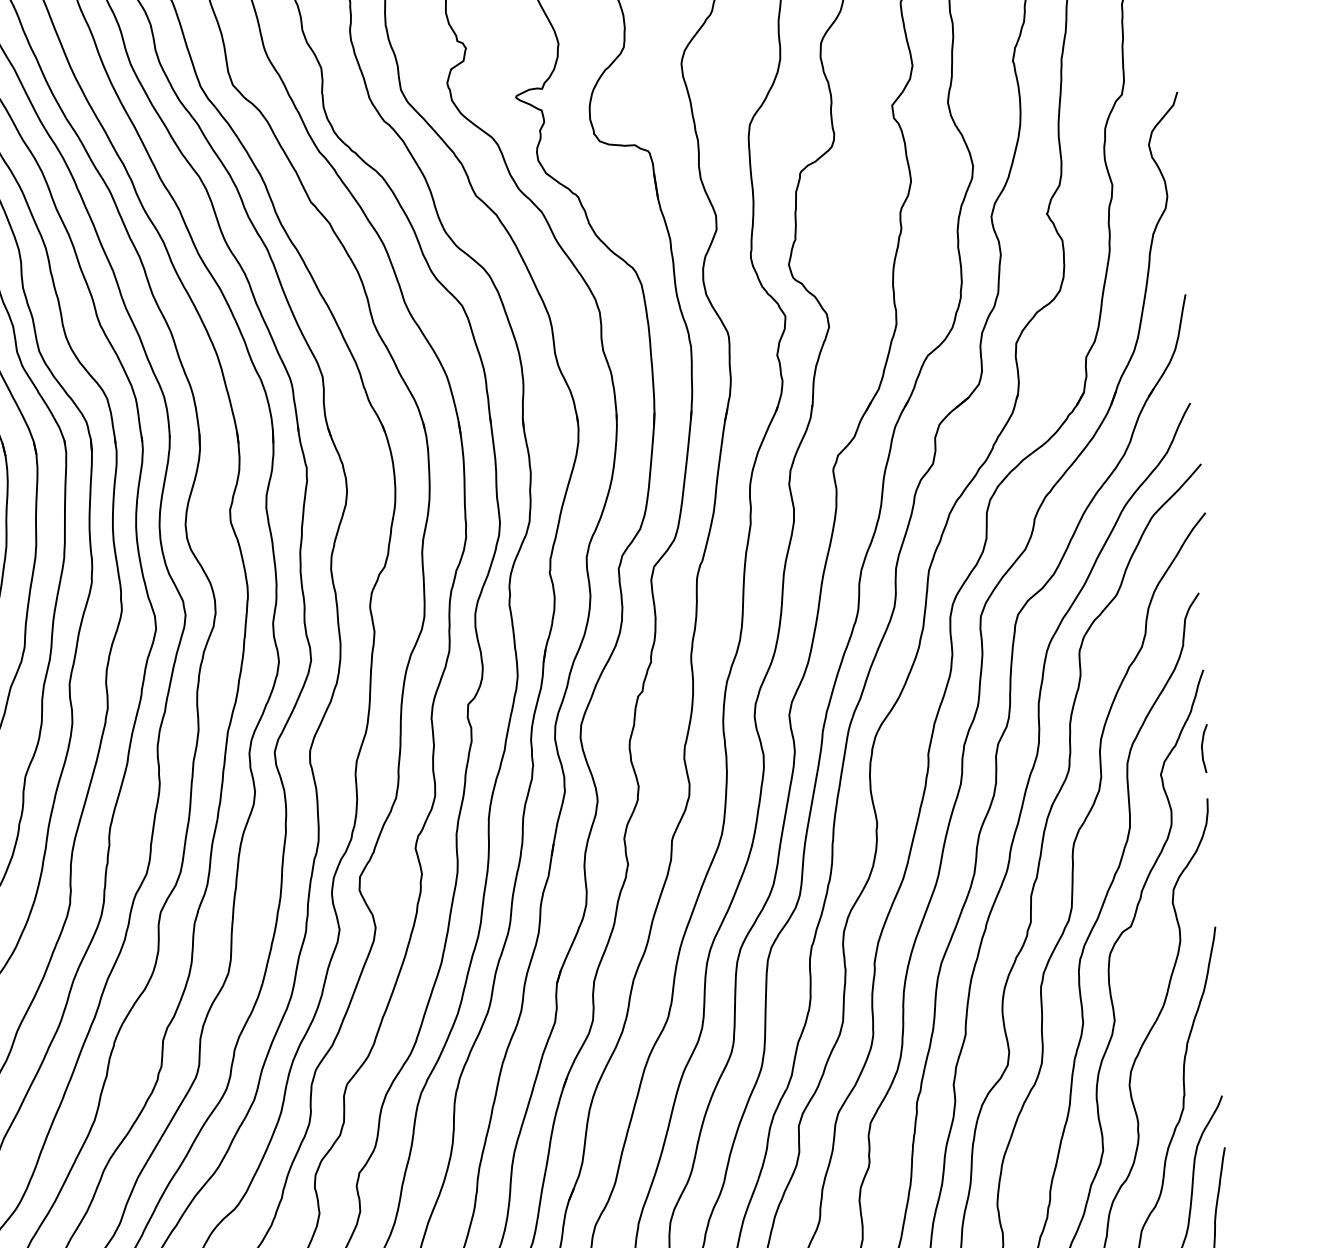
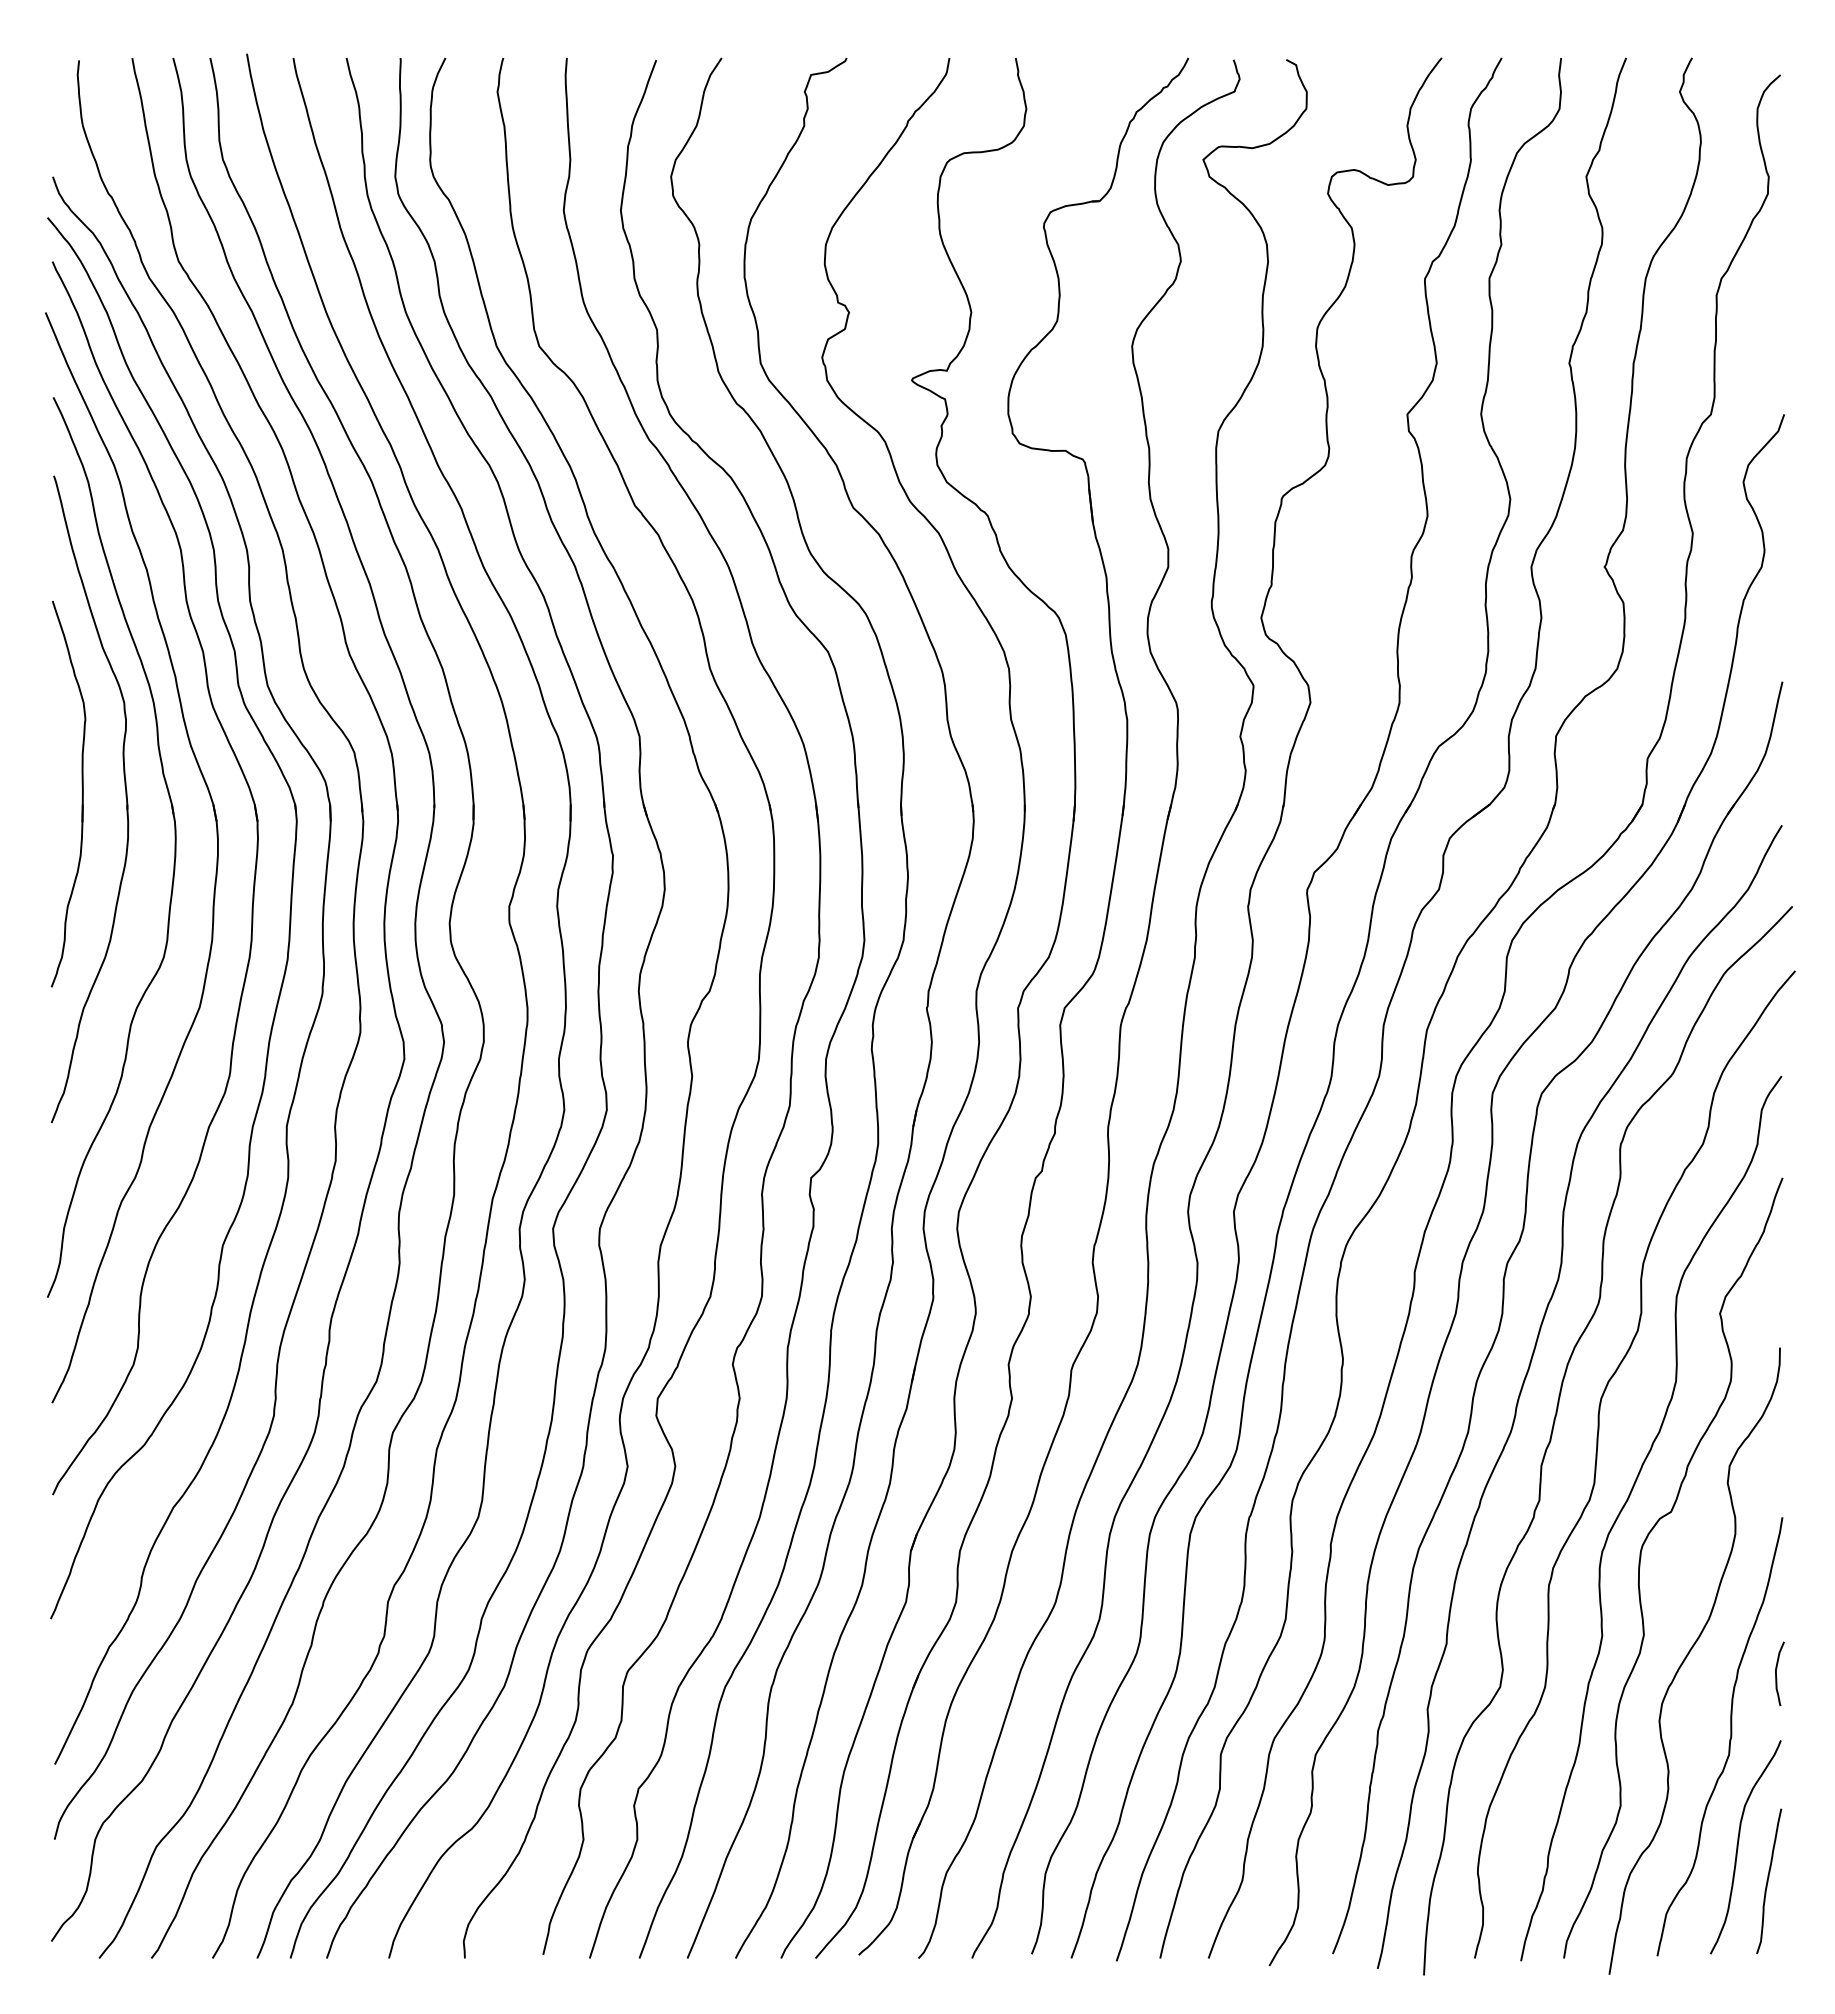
curve: (1202, 748) -> (1776, 1673), moved

